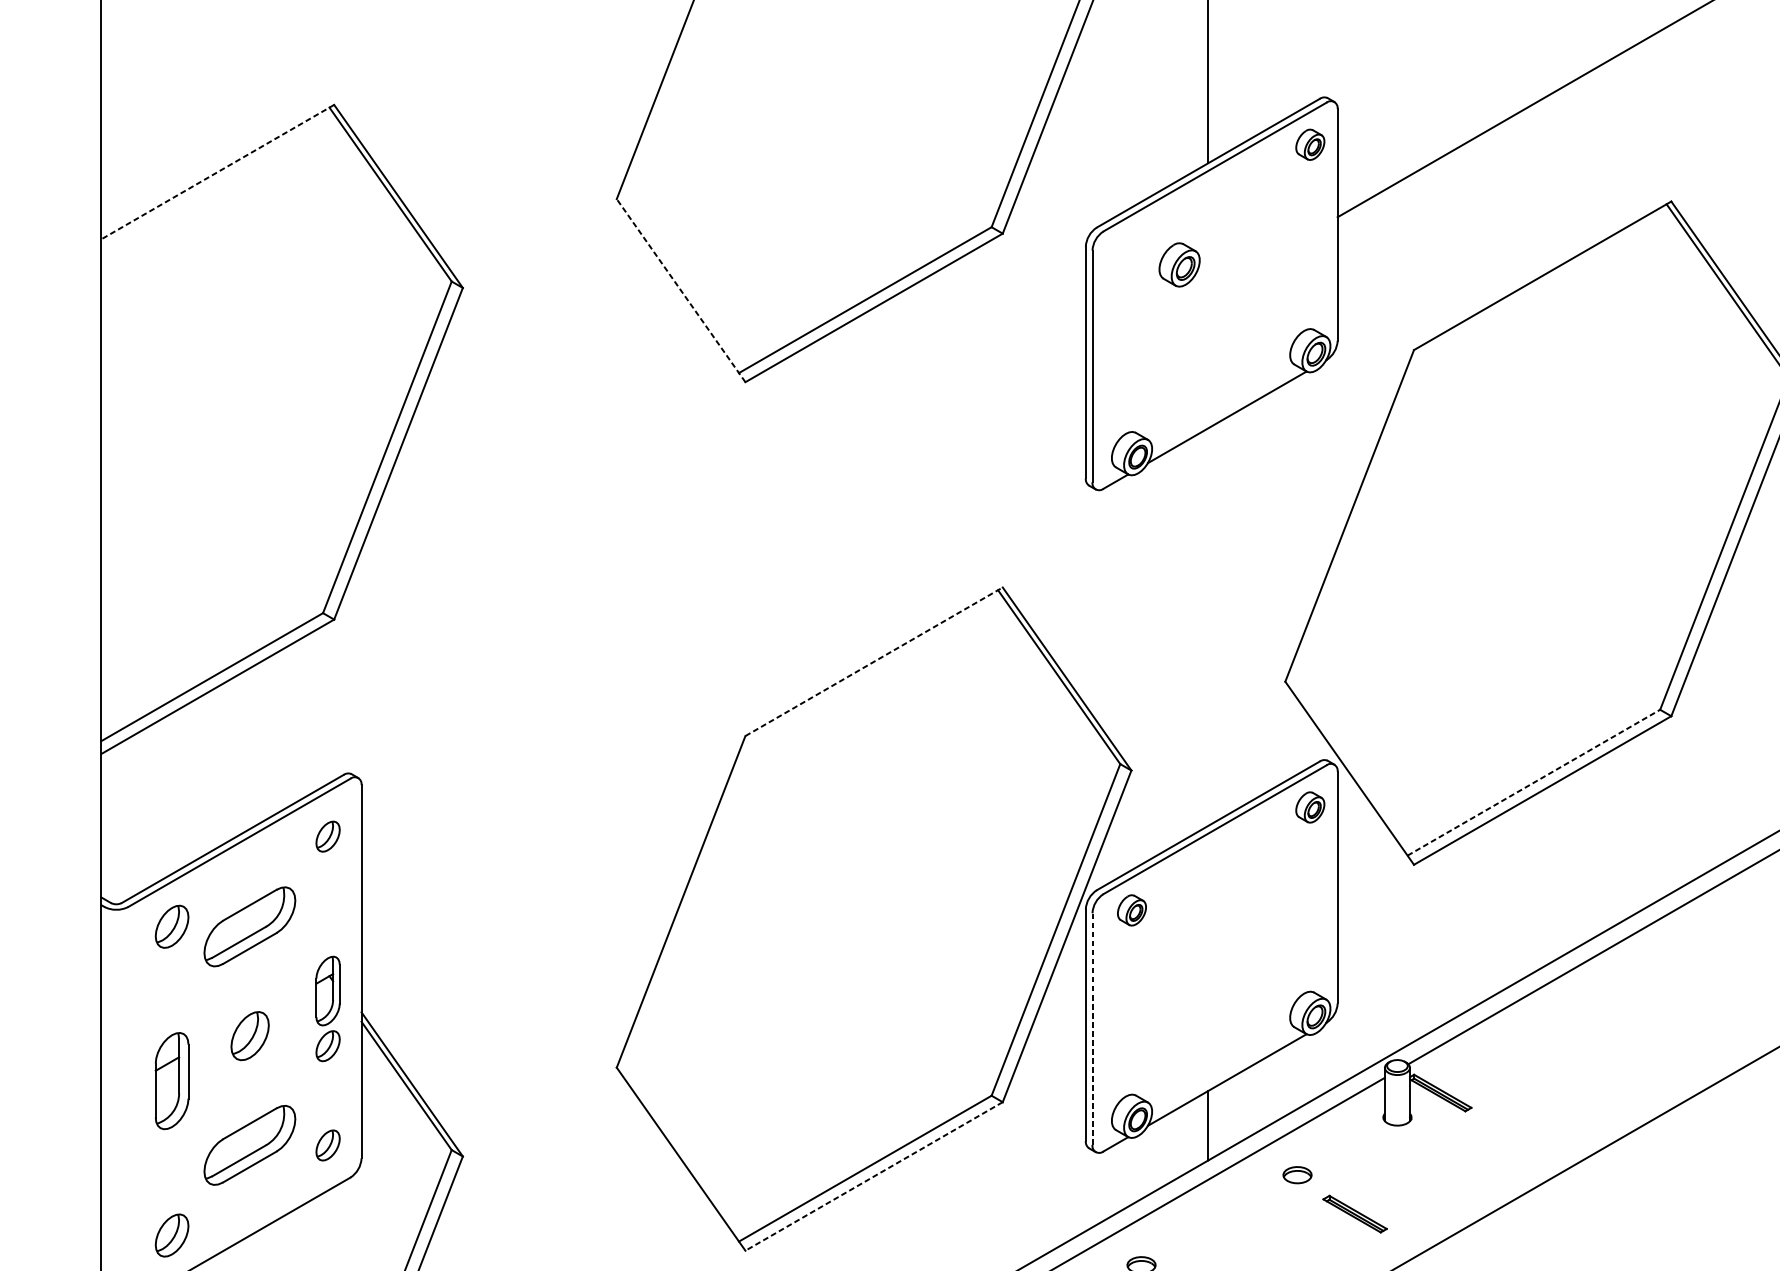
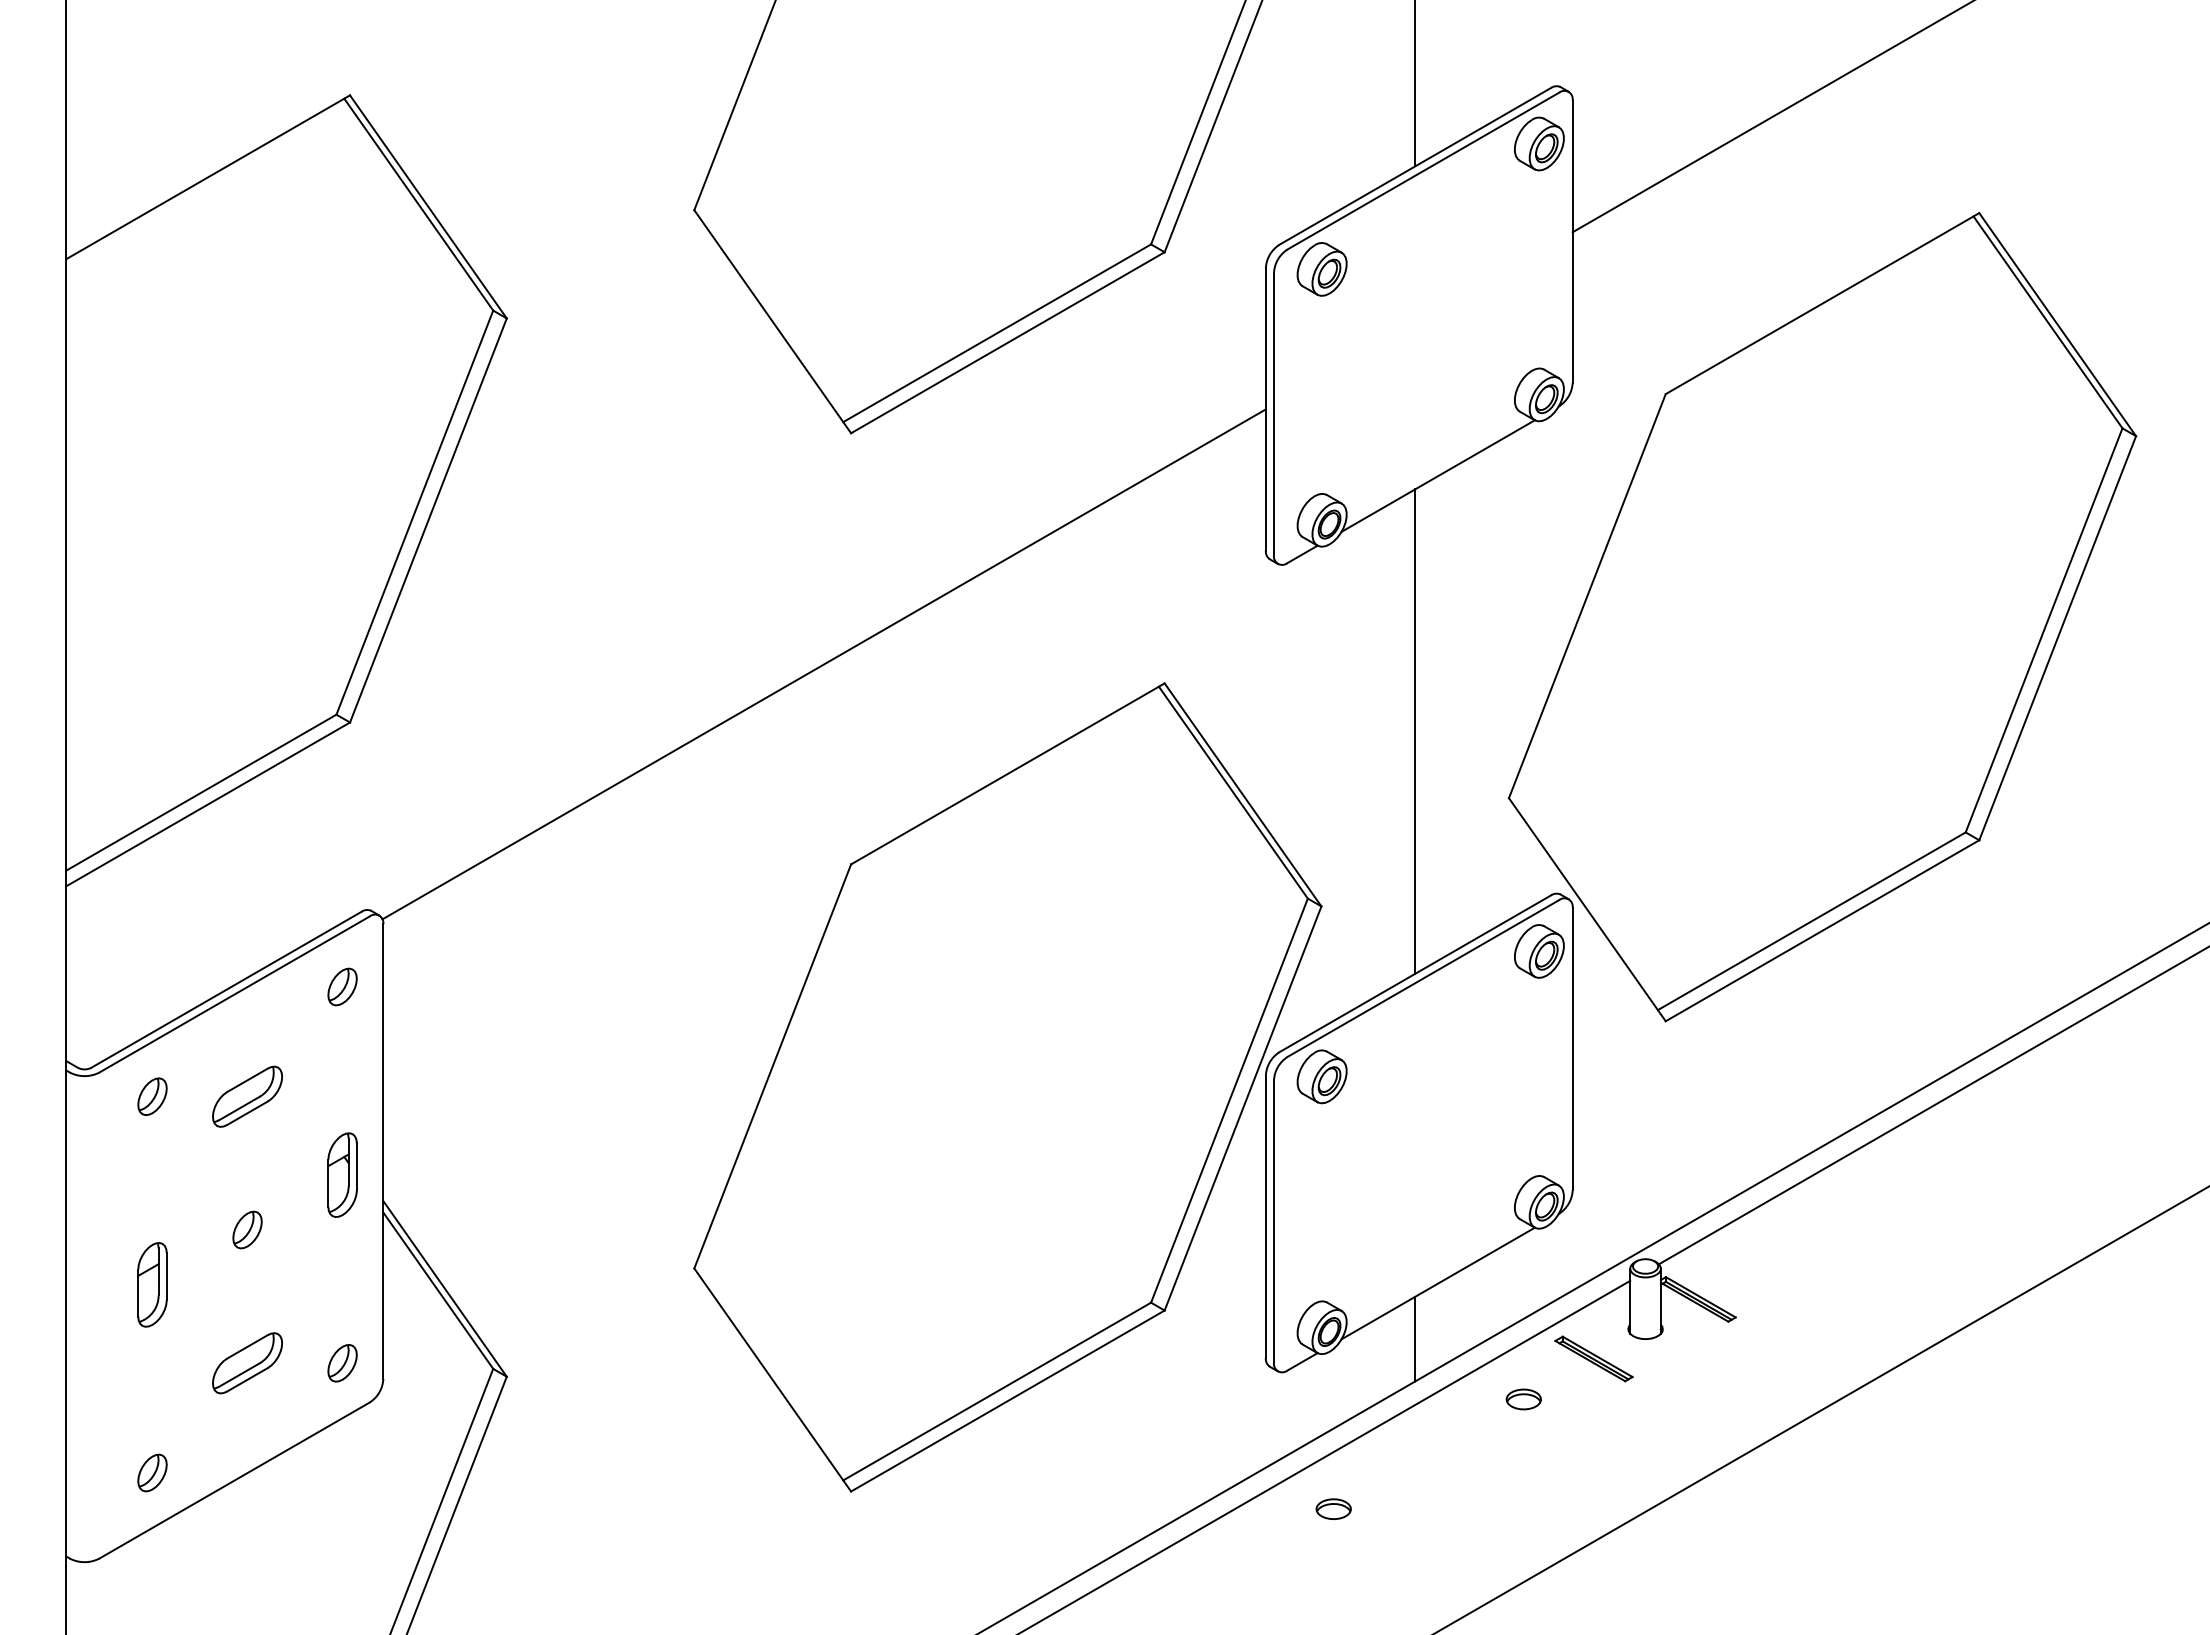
part: (1310, 144) -> (1539, 143), size x1.43
line: (218, 172) -> (208, 177), dashed -> solid
part: (1179, 265) -> (1321, 269), moved
line: (680, 290) -> (772, 321), dashed -> solid
line: (722, 571) -> (823, 664), added
line: (1208, 626) -> (1415, 731), added
line: (874, 661) -> (1008, 773), dashed -> solid
line: (1533, 782) -> (1811, 921), dashed -> solid
part: (1310, 807) -> (1539, 951), size x1.43
part: (1131, 910) -> (1321, 1076), size x1.43
part: (172, 926) -> (152, 1096), size x0.71
part: (250, 926) -> (247, 1096), size x0.62
line: (1092, 1029) -> (1274, 1221), dashed -> solid
part: (250, 1035) -> (247, 1229), size x0.62
part: (328, 1046) -> (342, 1242), removed
part: (172, 1080) -> (152, 1284), size x0.71
part: (250, 1145) -> (247, 1363), size x0.62
line: (873, 1176) -> (1007, 1401), dashed -> solid
part: (1354, 1213) -> (1593, 1358), moved
part: (172, 1235) -> (152, 1472), size x0.71

